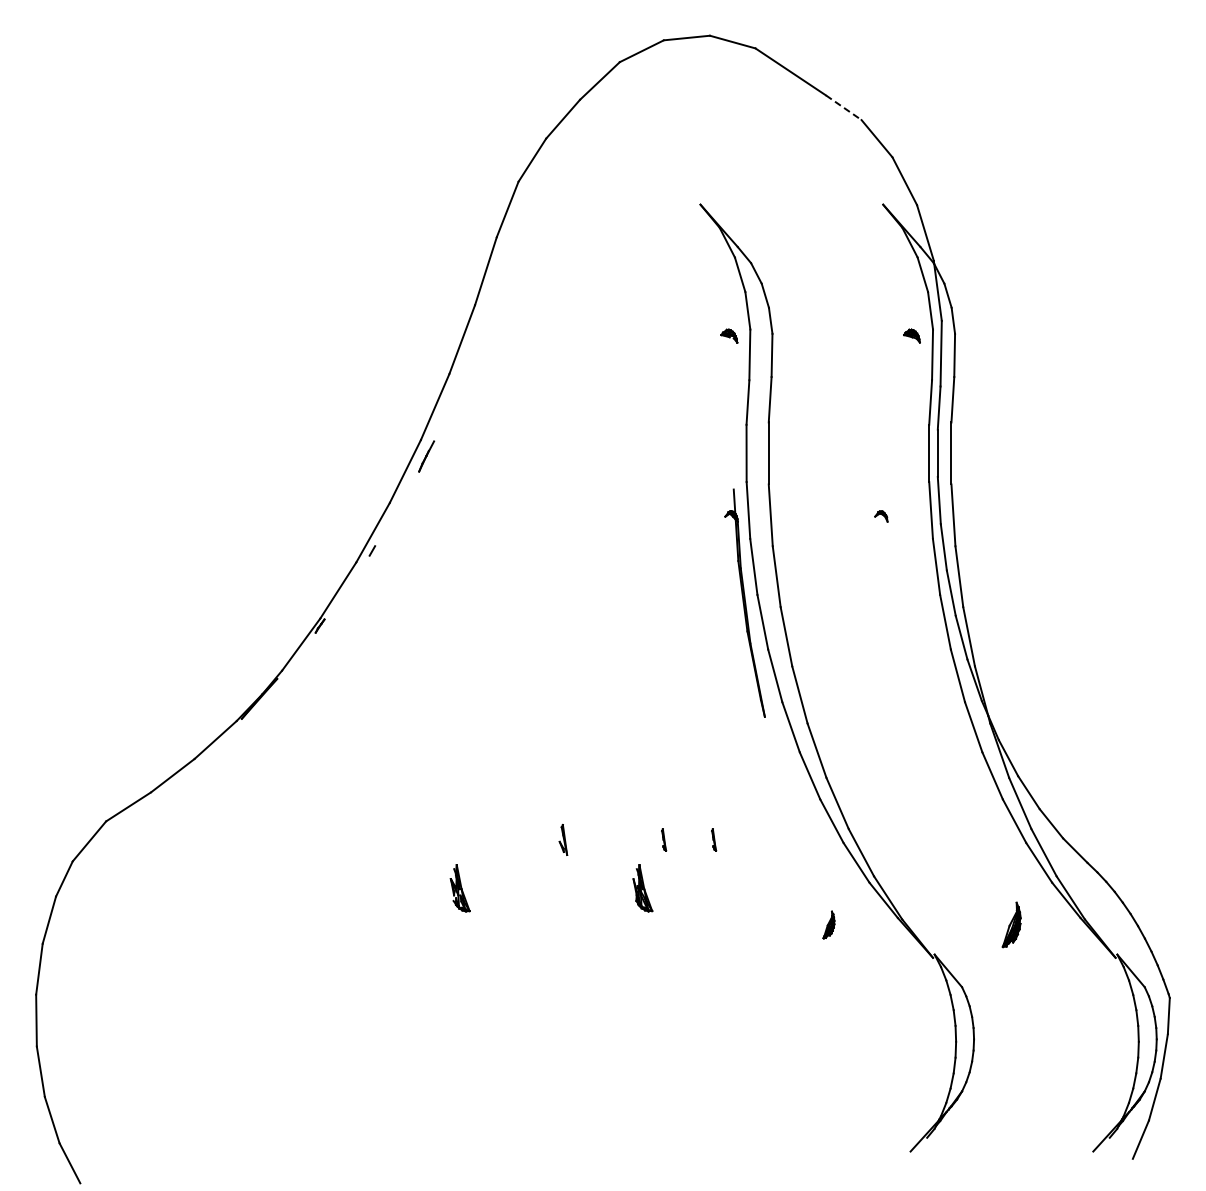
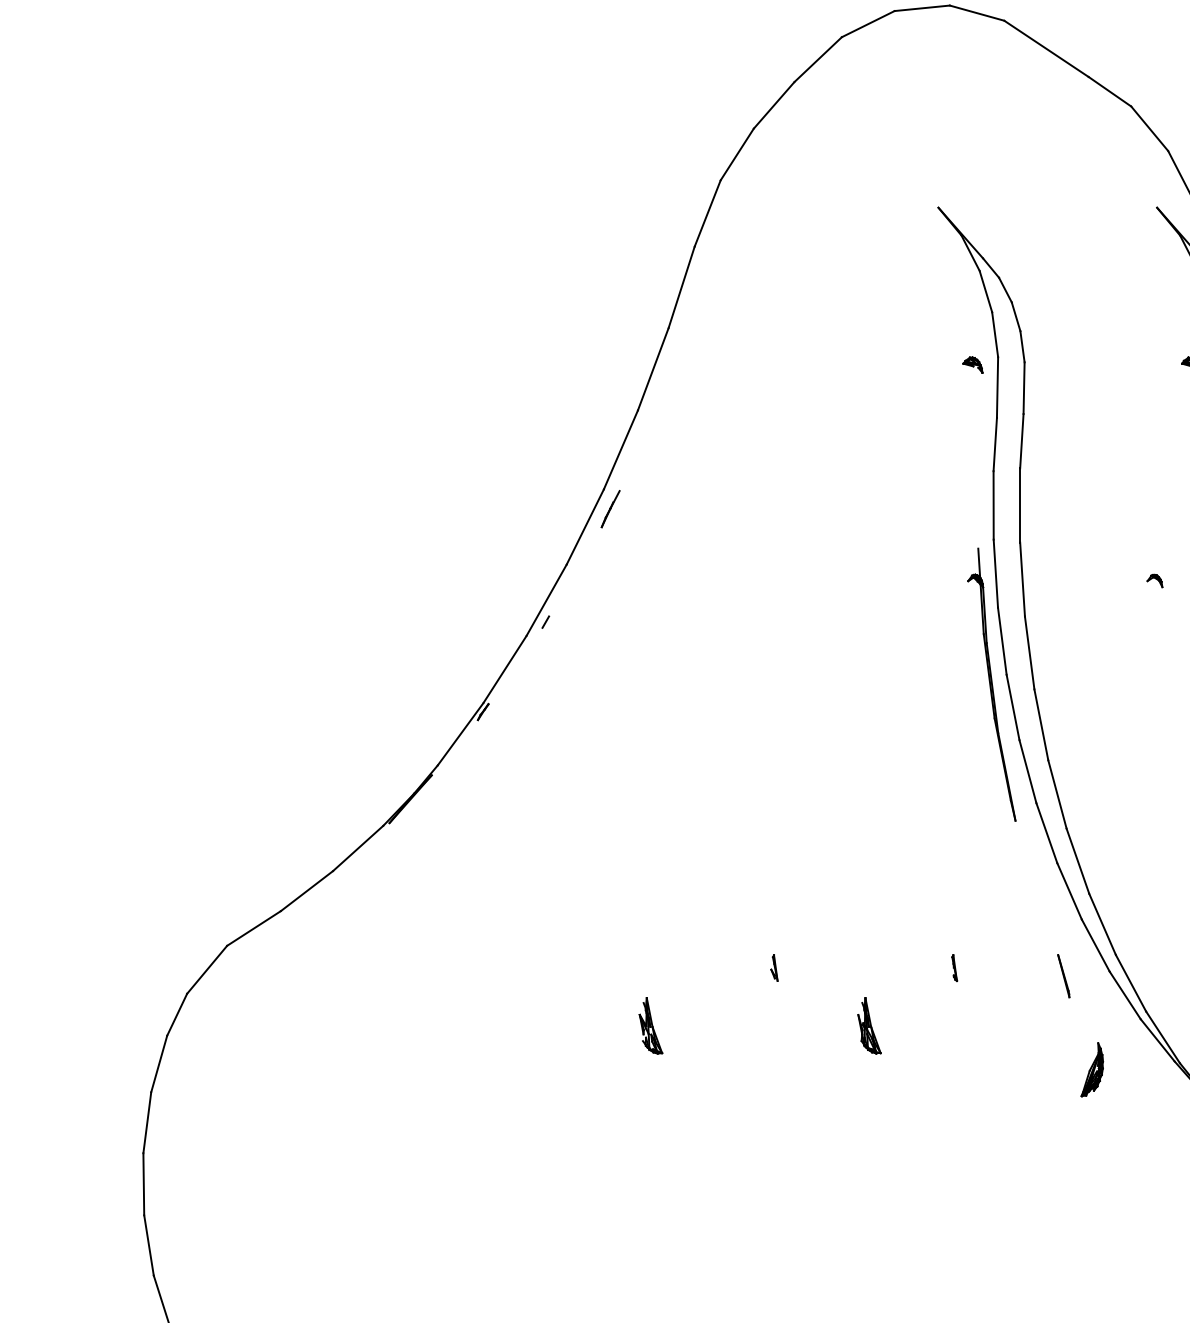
line: (843, 107) -> (1109, 91), dashed -> solid
part: (563, 839) -> (774, 967), size x0.71
part: (664, 839) -> (895, 967), removed
line: (804, 846) -> (1062, 975), added
part: (828, 924) -> (1091, 1069), size x1.67

